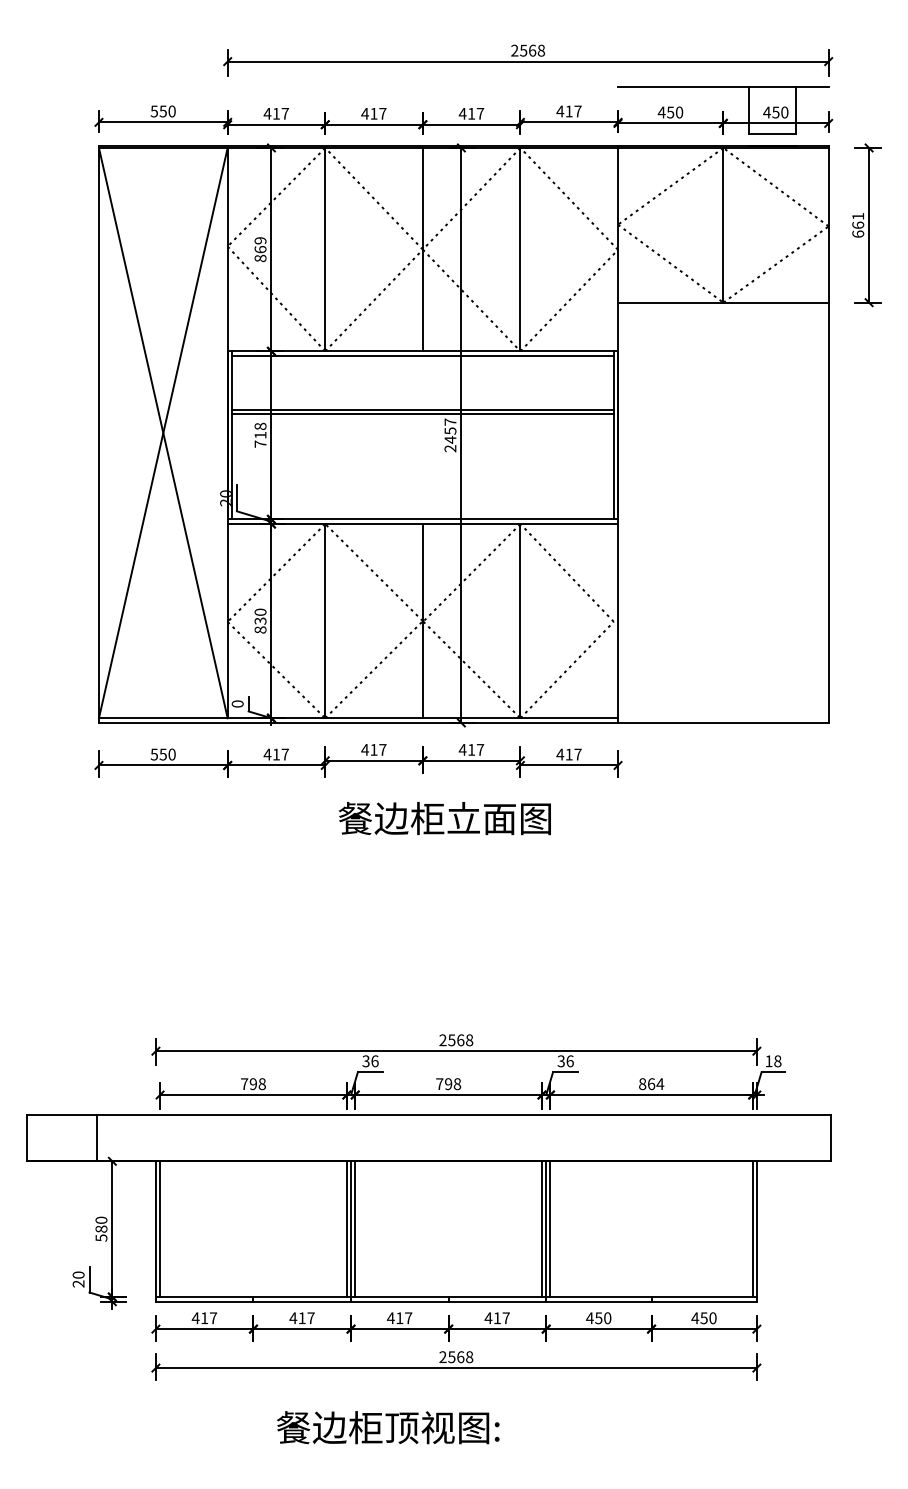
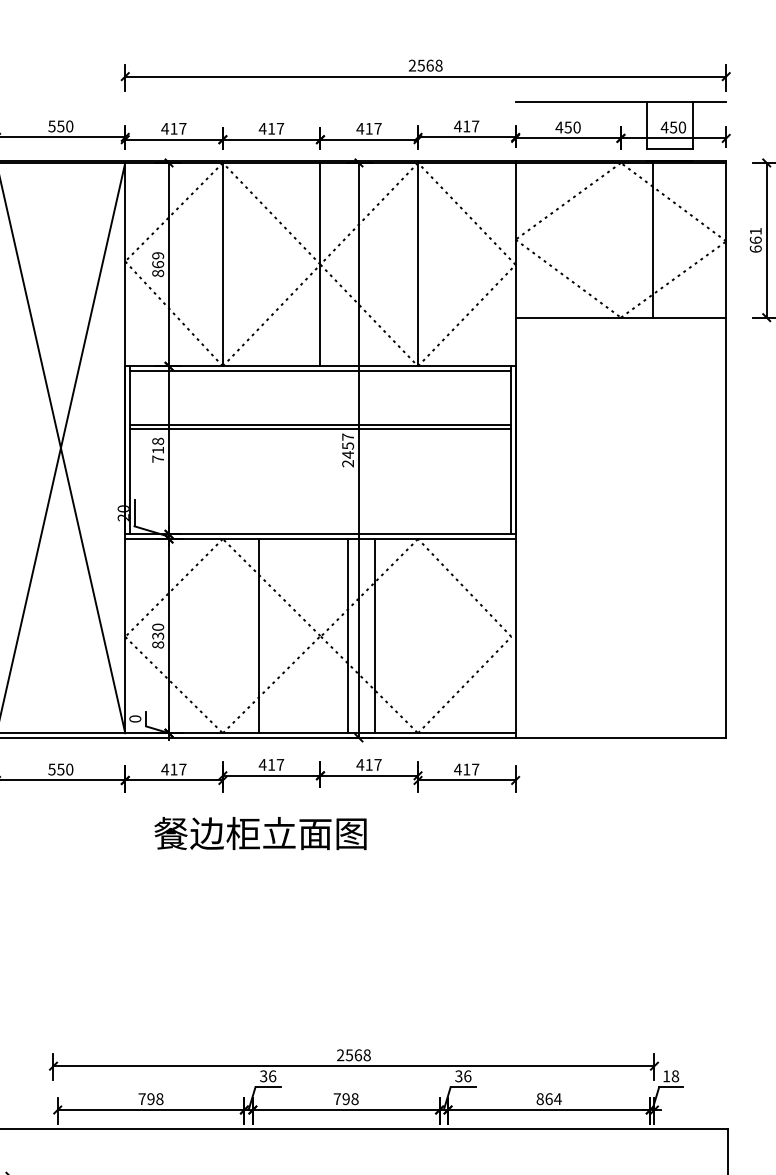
line: (723, 224) -> (653, 239), moved
line: (325, 621) -> (259, 636), moved
line: (422, 621) -> (348, 636), moved
line: (520, 621) -> (375, 636), moved
text: (444, 818) -> (260, 833), moved

